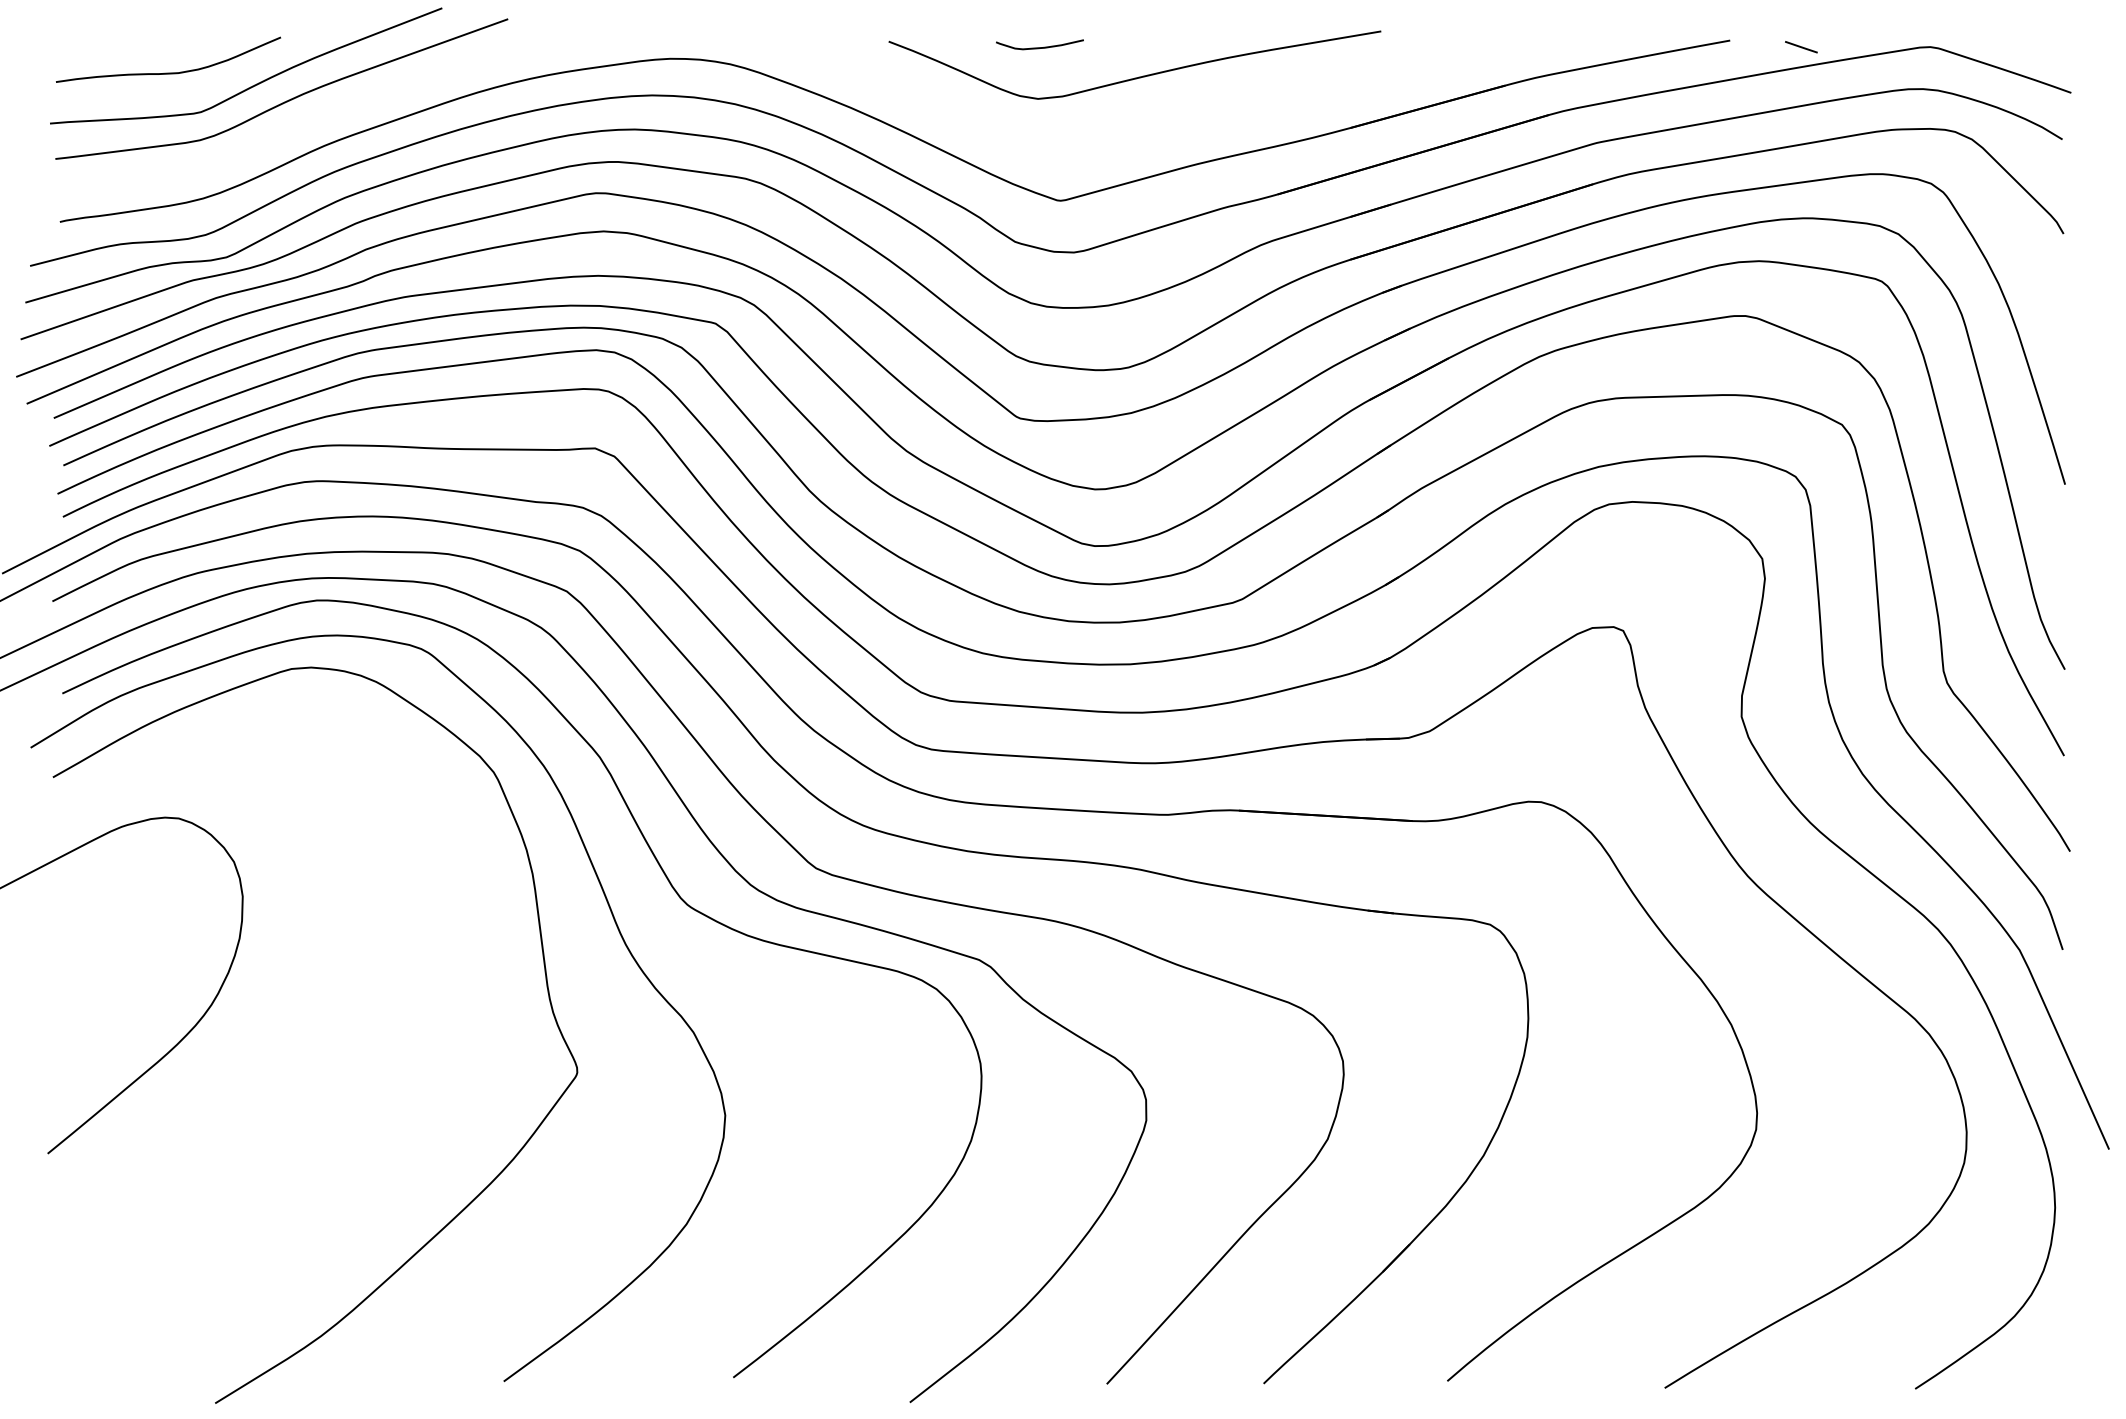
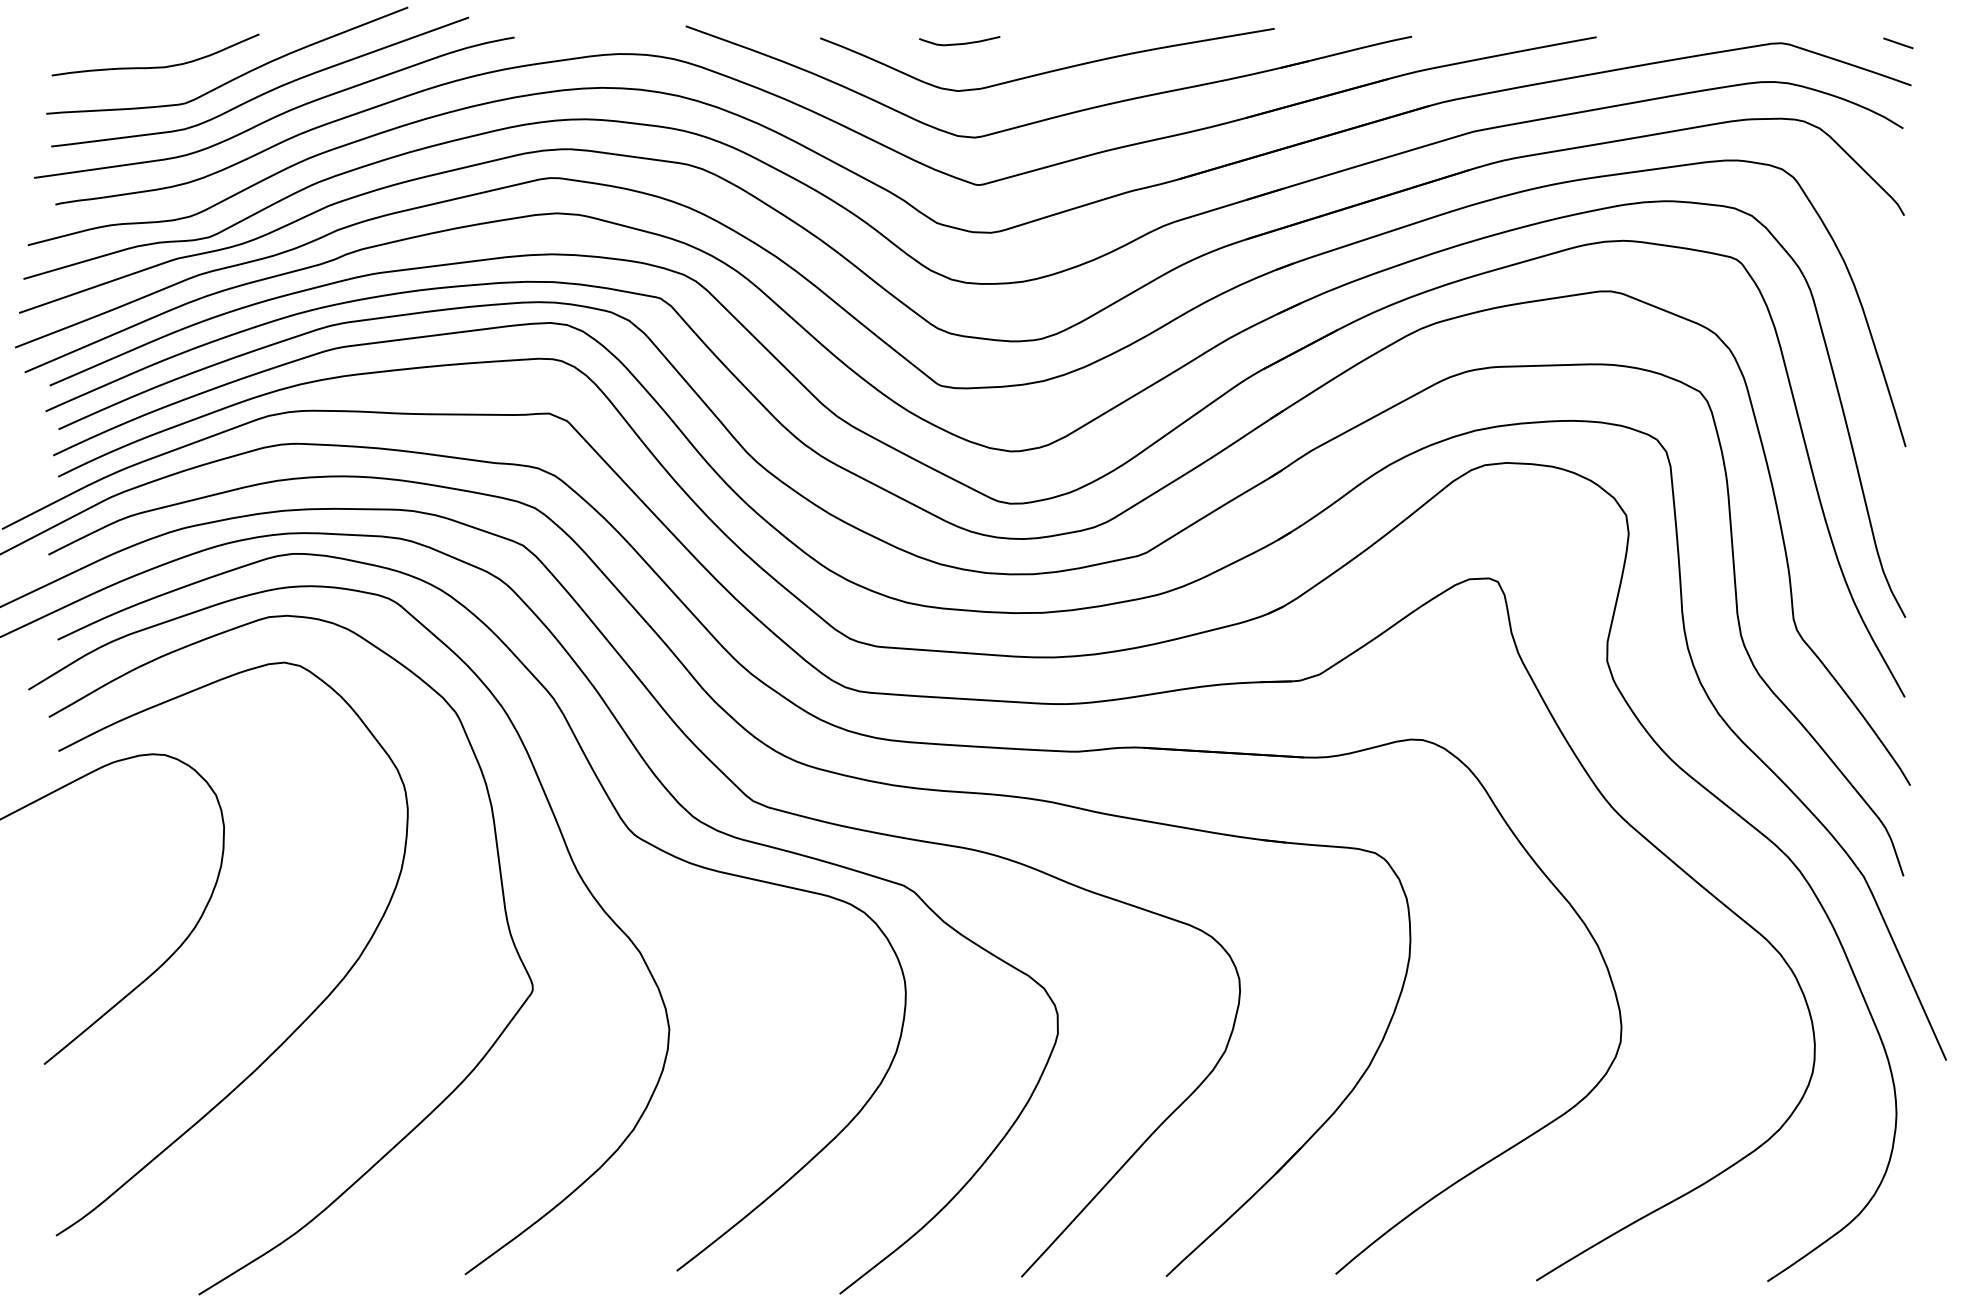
line: (1801, 47) -> (1898, 43), moved
curve: (301, 124) -> (278, 114), added
part: (1145, 125) -> (1057, 115), added
curve: (328, 1106) -> (303, 1020), added

